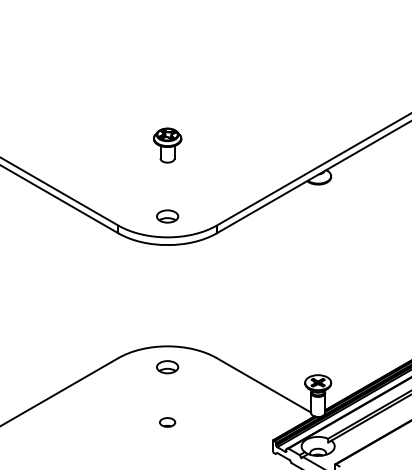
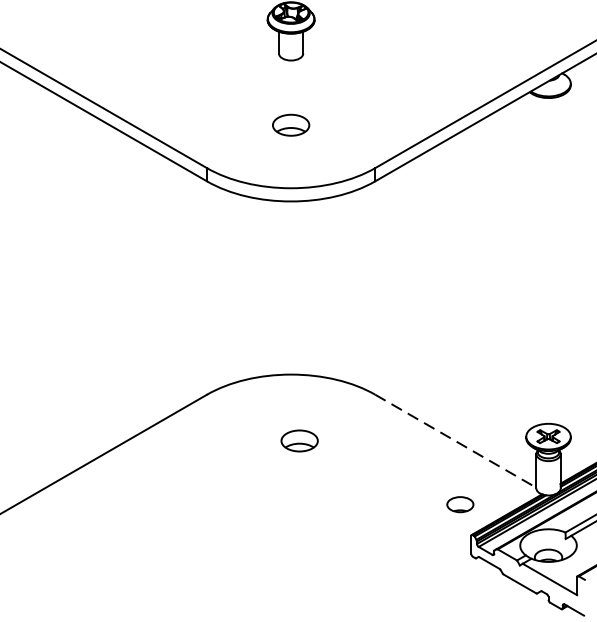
part: (167, 216) -> (290, 125), moved
part: (167, 367) -> (299, 441), moved
line: (264, 385) -> (456, 441), solid -> dashed
part: (167, 422) -> (460, 504), moved

